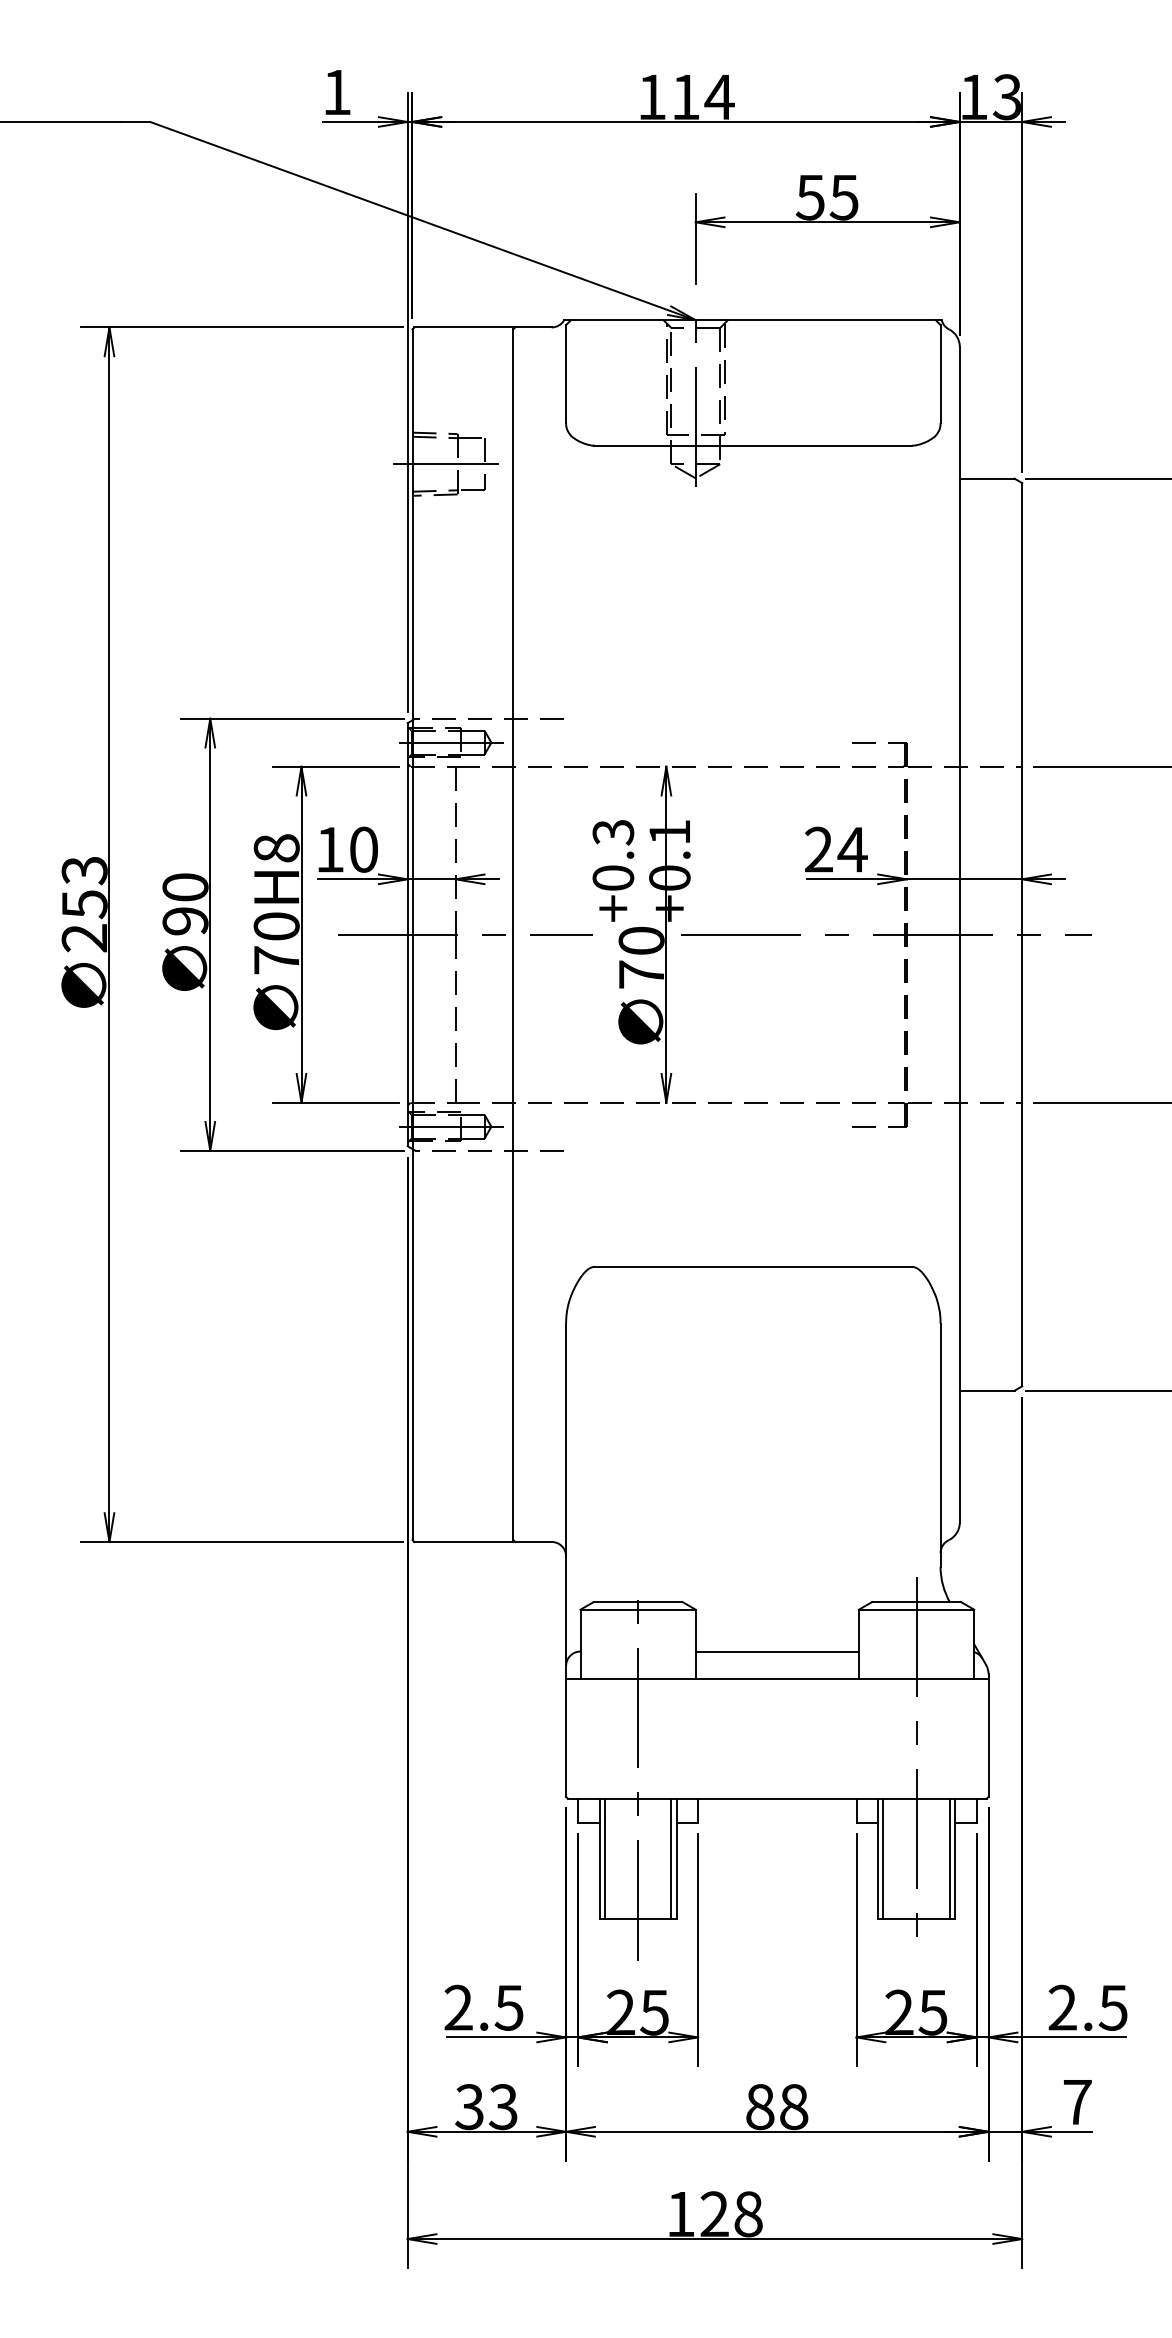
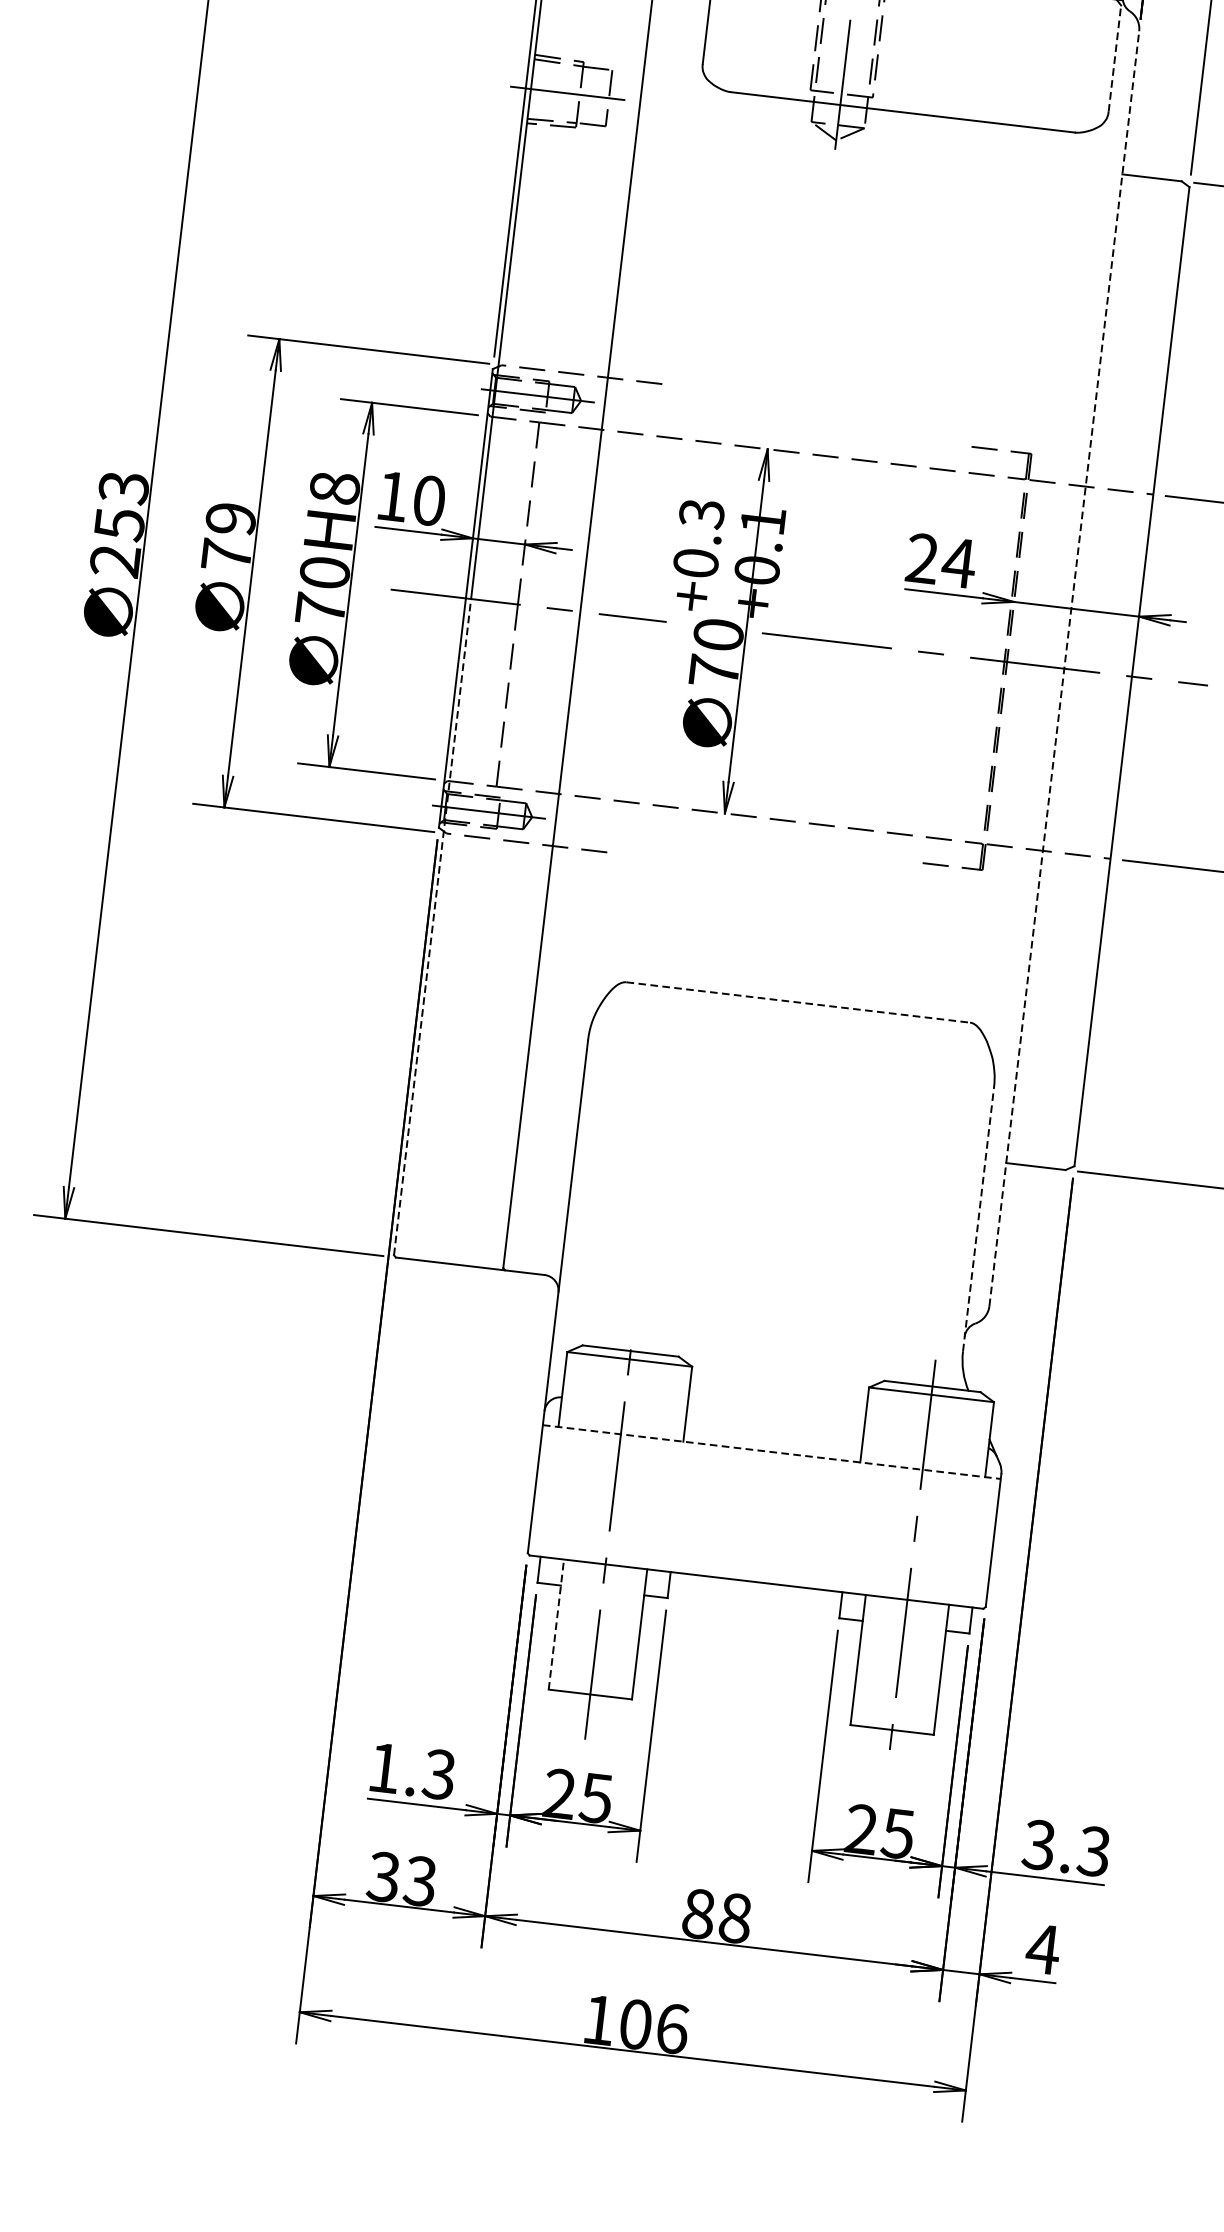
line: (940, 374) -> (1114, 59), solid -> dashed
text: (185, 904) -> (228, 537), 90 -> 79
line: (959, 934) -> (1064, 668), solid -> dashed
line: (412, 1237) -> (432, 927), solid -> dashed
line: (753, 1266) -> (798, 1002), solid -> dashed
line: (940, 1444) -> (978, 1218), solid -> dashed
line: (776, 1651) -> (774, 1422), removed
line: (777, 1678) -> (772, 1451), solid -> dashed
line: (599, 1858) -> (556, 1624), solid -> dashed
line: (604, 1858) -> (561, 1624), removed
line: (671, 1858) -> (634, 1633), removed
line: (883, 1858) -> (864, 1660), removed
line: (949, 1858) -> (935, 1668), removed
text: (483, 2007) -> (411, 1770), 2.5 -> 1.3
text: (1087, 2007) -> (1066, 1847), 2.5 -> 3.3
text: (1077, 2102) -> (1043, 1949), 7 -> 4
text: (731, 2214) -> (653, 2026), 128 -> 106

